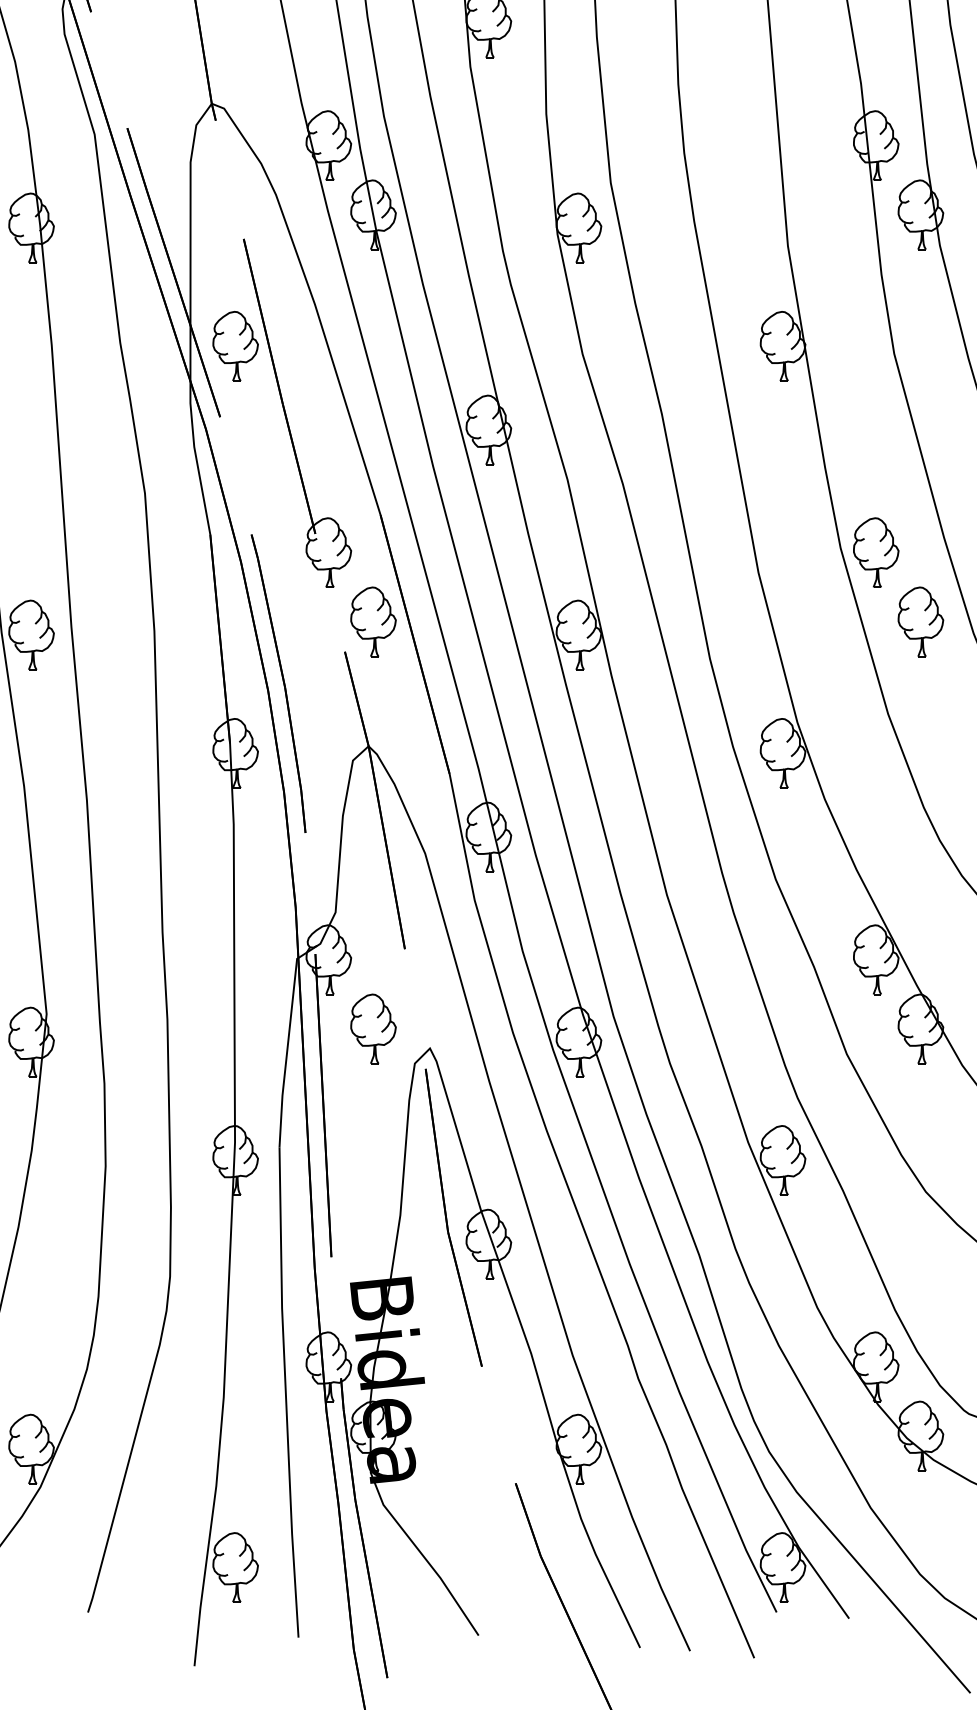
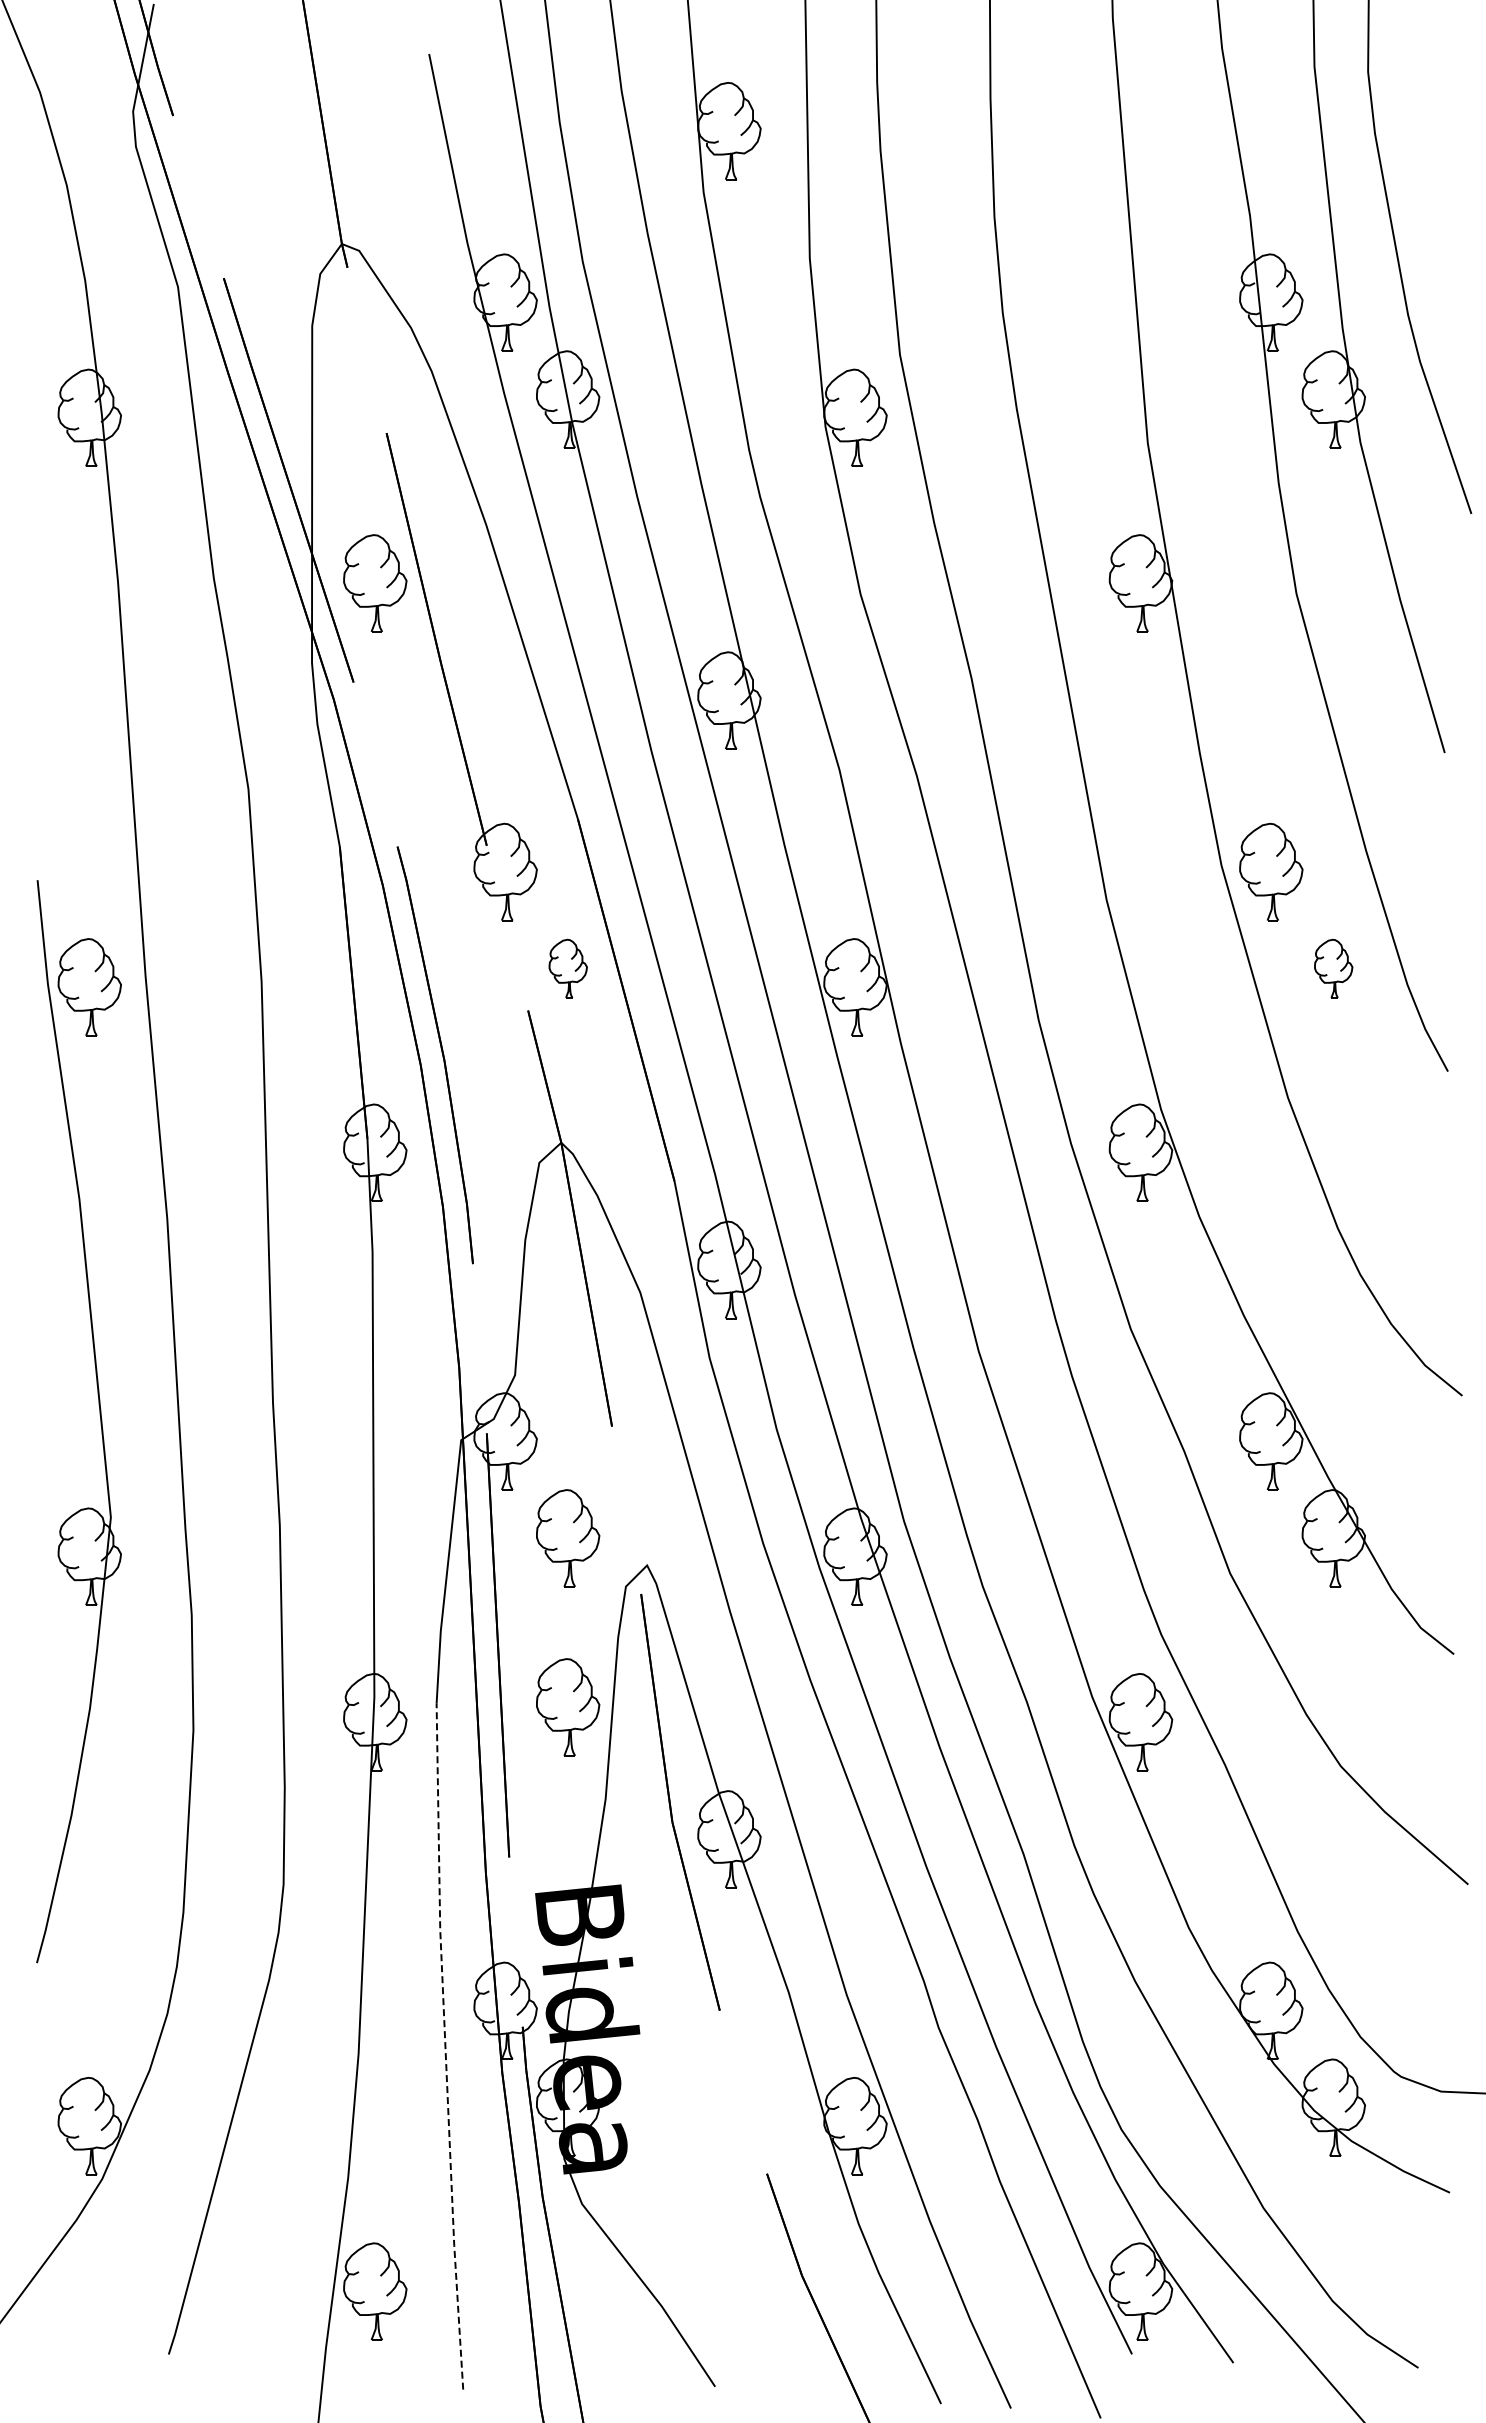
part: (373, 621) -> (568, 968), size x0.6
part: (920, 621) -> (1333, 968), size x0.6
part: (373, 1149) -> (568, 1707), added
line: (285, 1392) -> (445, 2046), solid -> dashed

